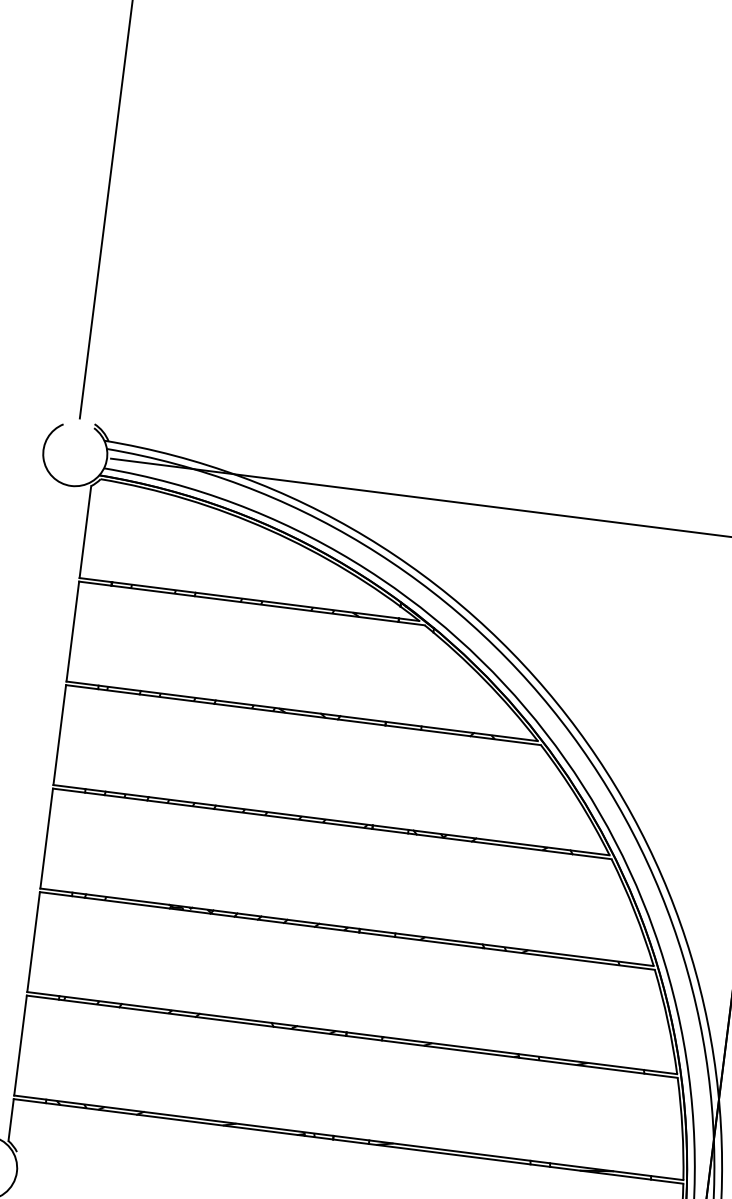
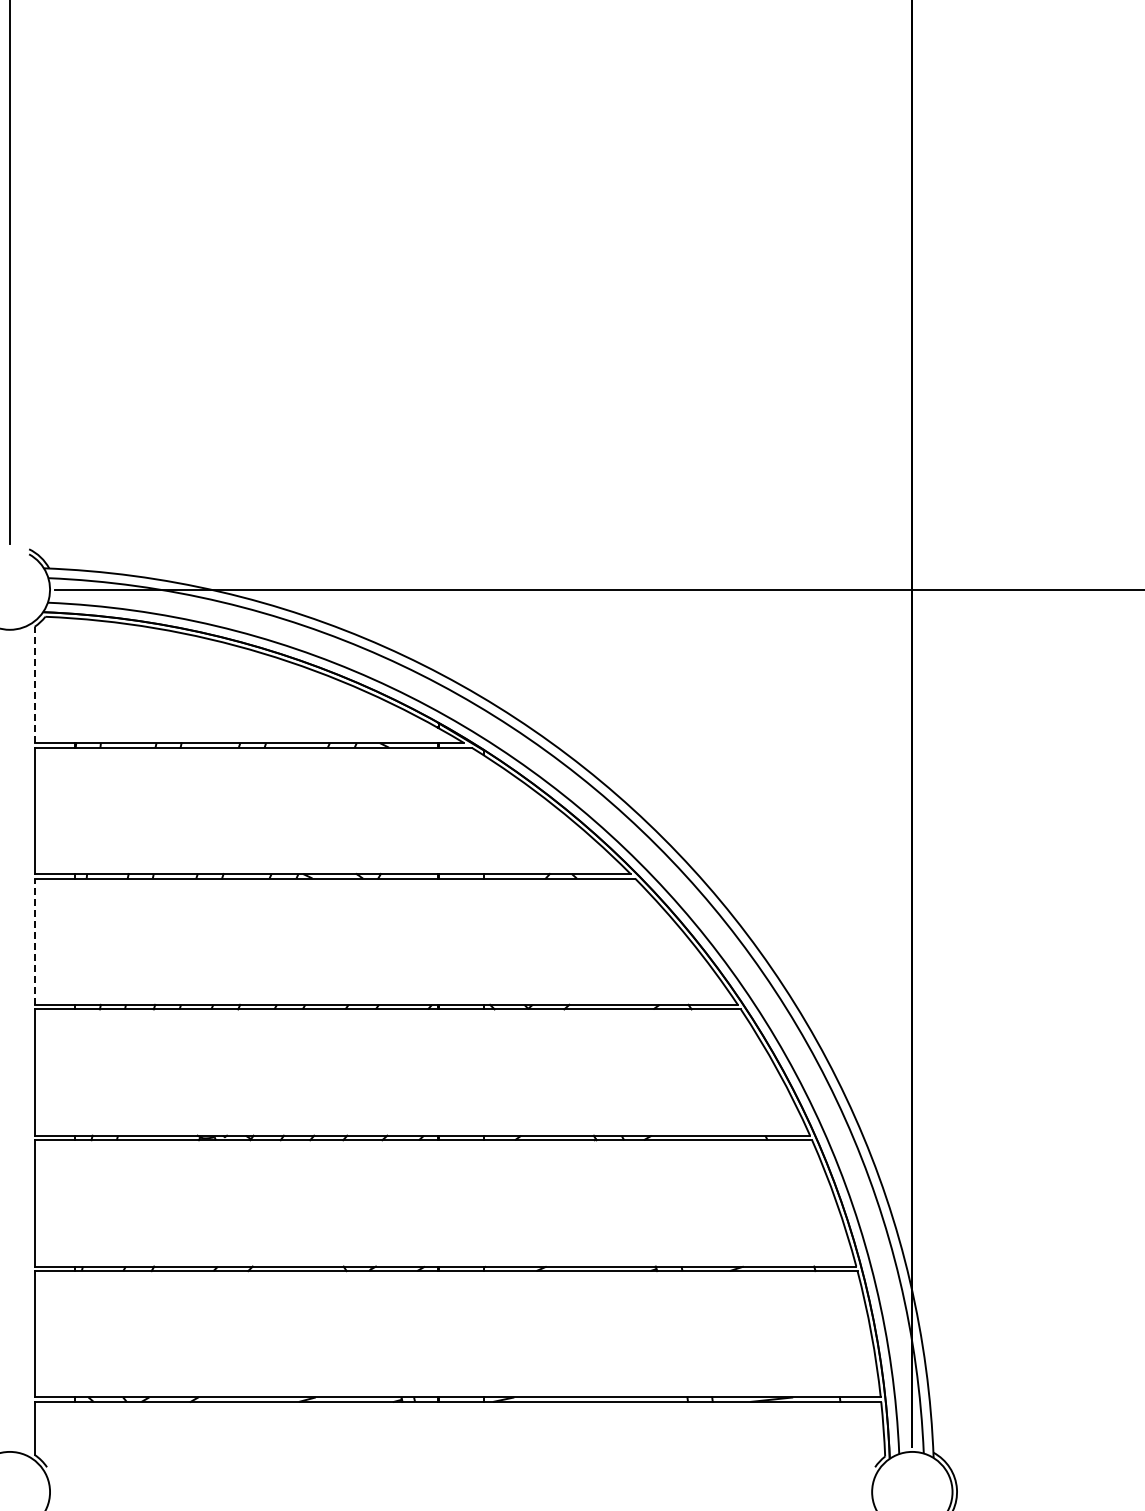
line: (85, 531) -> (34, 684), solid -> dashed
line: (59, 734) -> (34, 941), solid -> dashed

